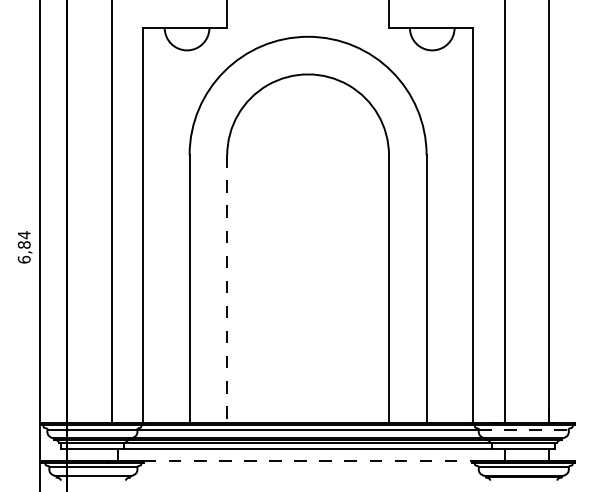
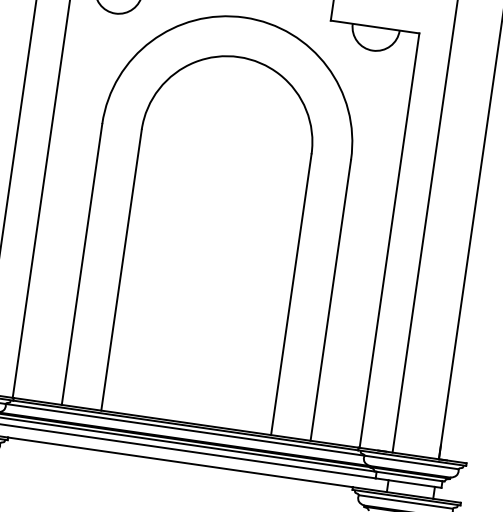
line: (227, 289) -> (121, 270), dashed -> solid
line: (523, 429) -> (411, 462), dashed -> solid
line: (308, 460) -> (180, 462), dashed -> solid

